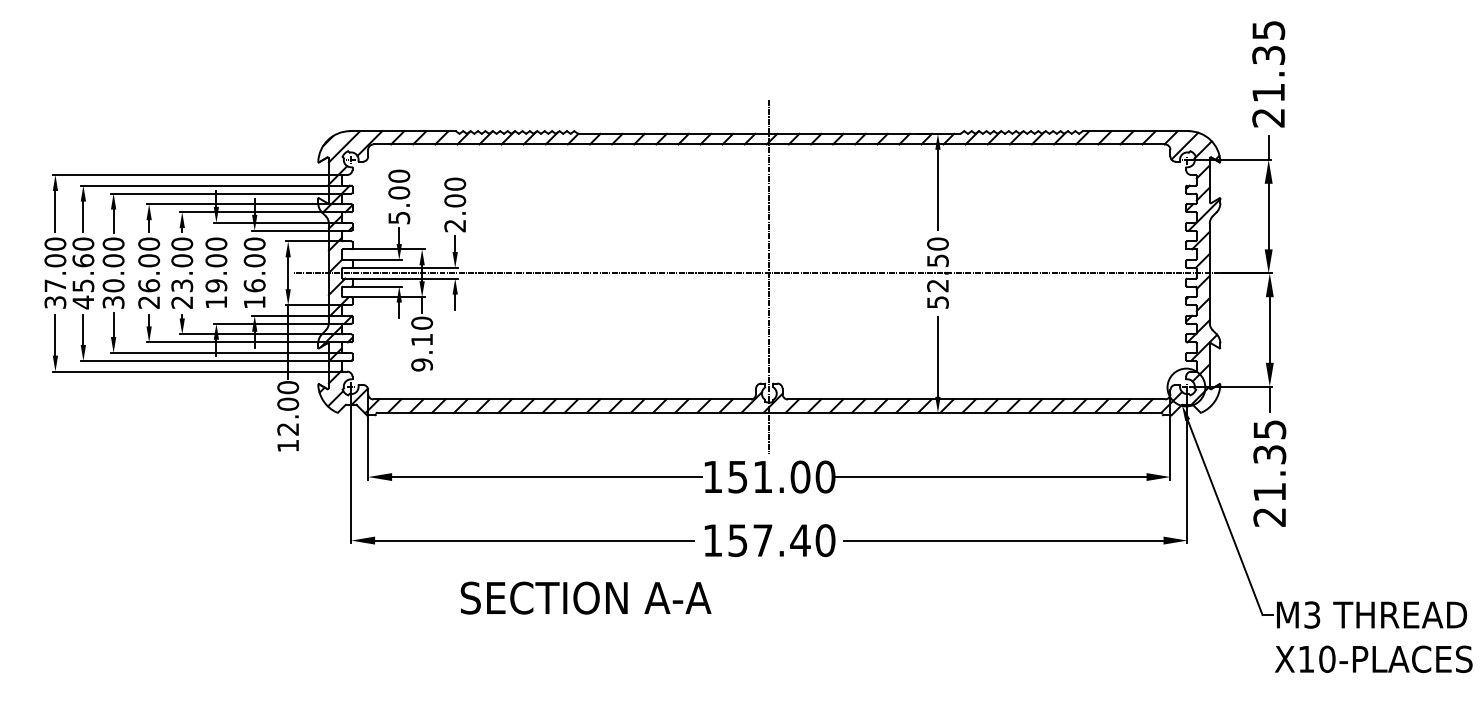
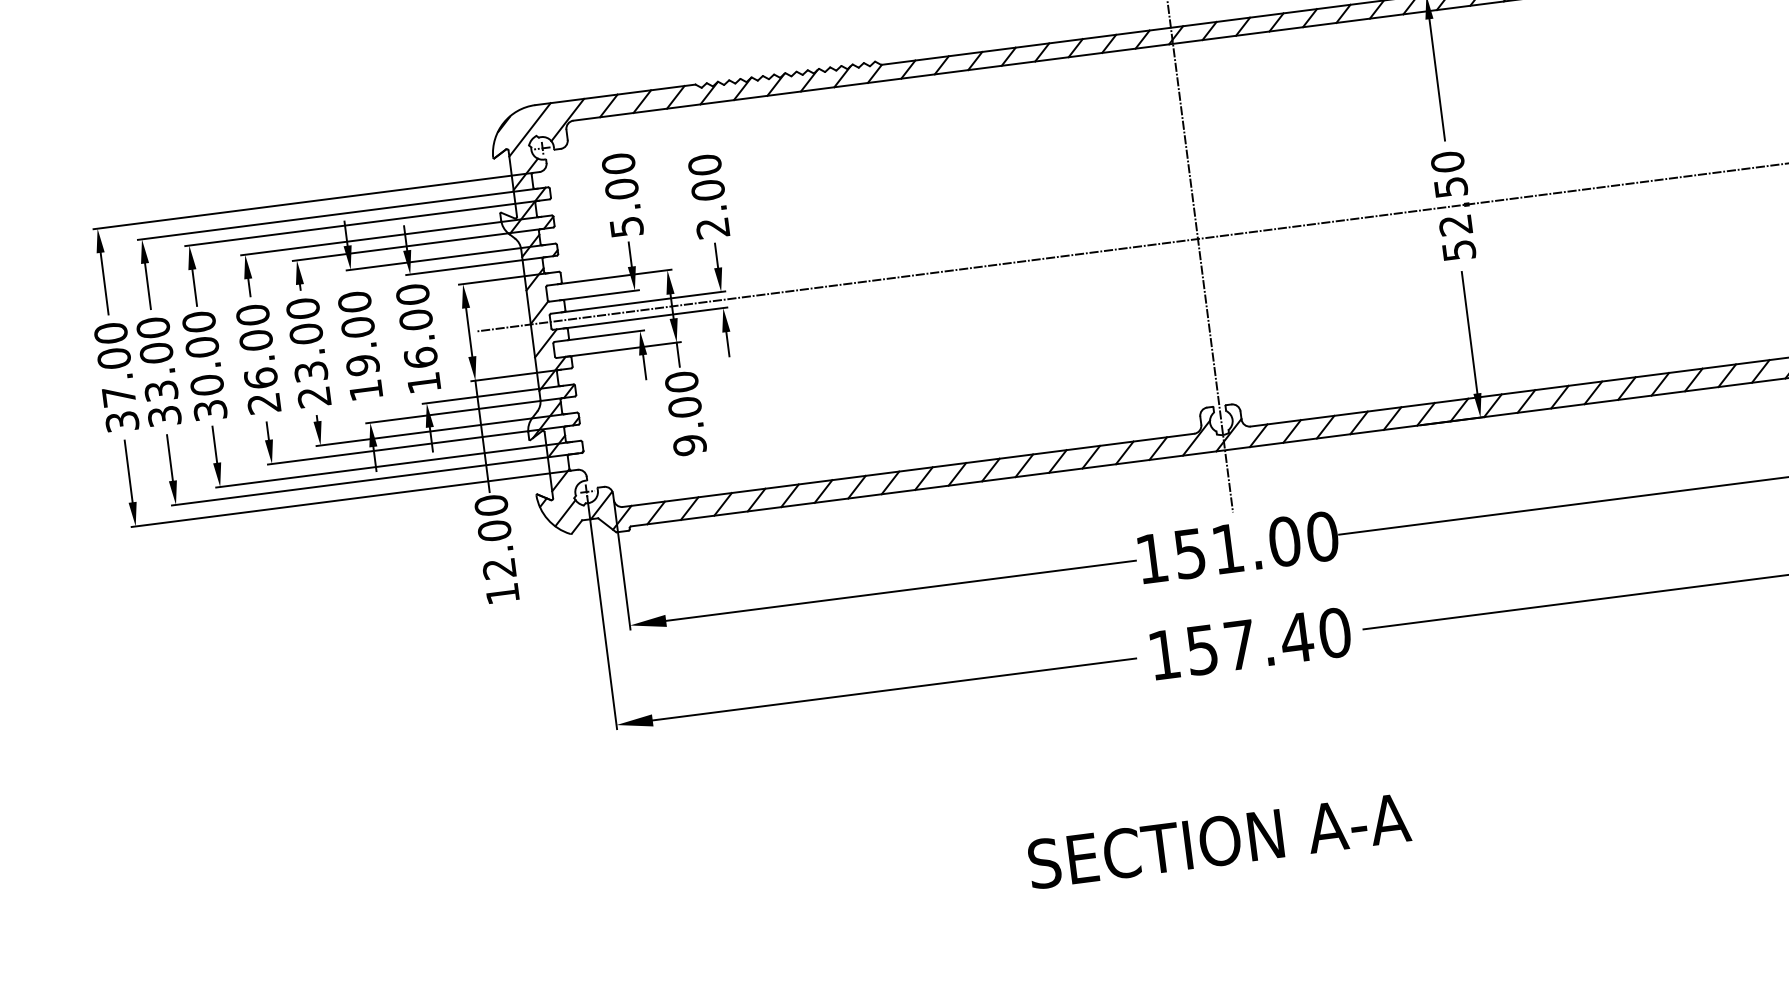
text: (83, 281) -> (160, 384), 45.60 -> 33.00
text: (422, 339) -> (685, 406), 9.10 -> 9.00
text: (585, 597) -> (1218, 840), moved

